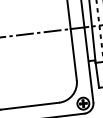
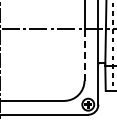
line: (73, 54) -> (84, 54), solid -> dashed

